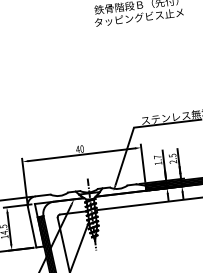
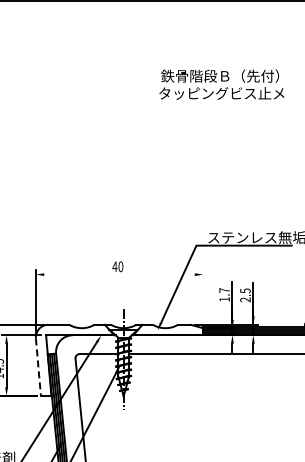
line: (81, 154) -> (119, 274), removed
line: (143, 163) -> (203, 296), removed
line: (32, 227) -> (38, 367), solid -> dashed

